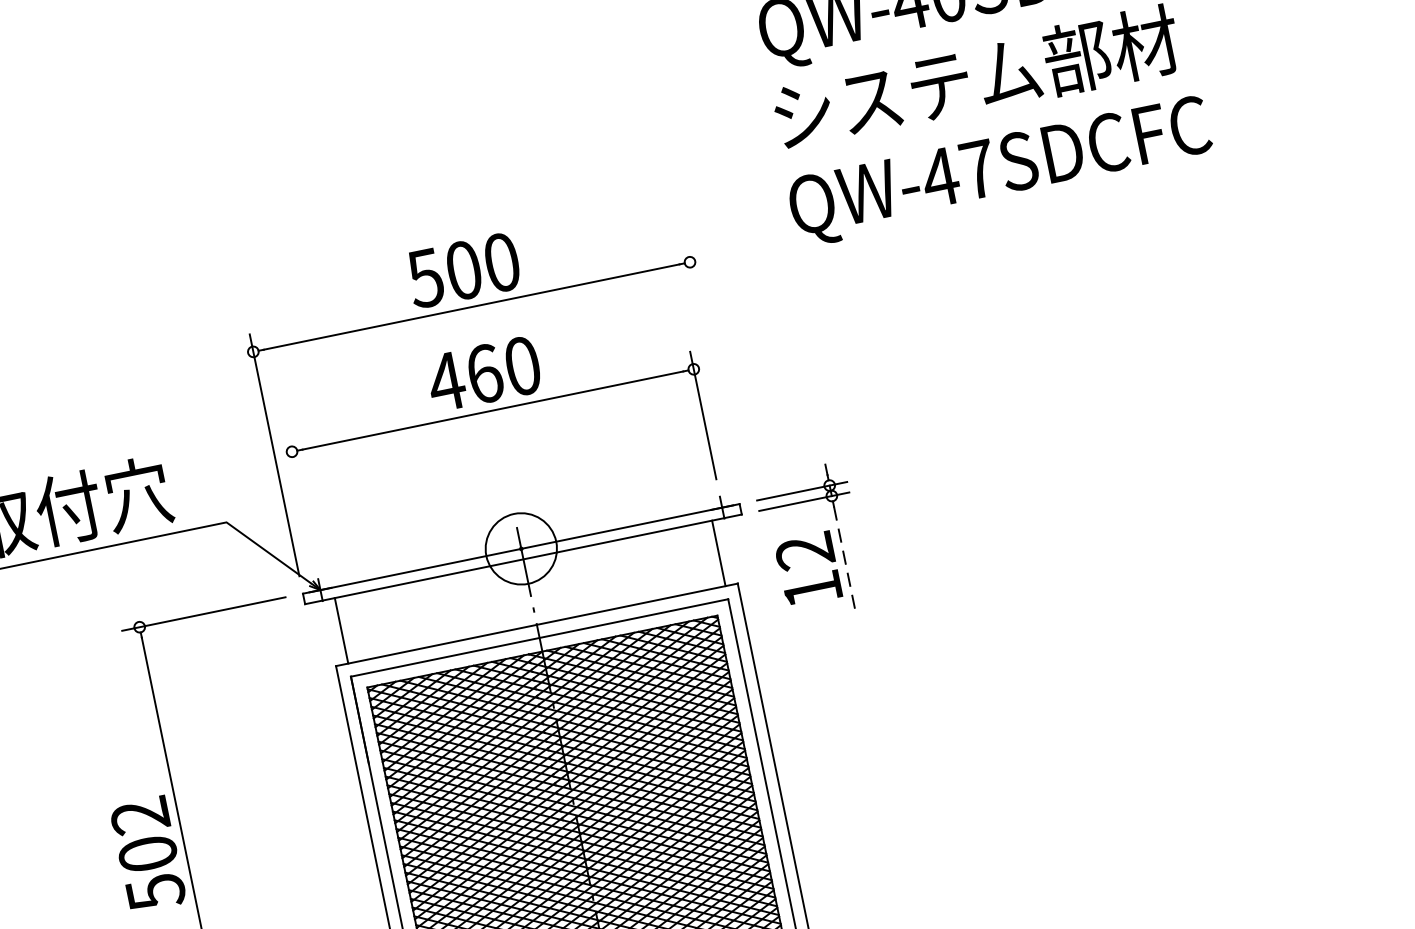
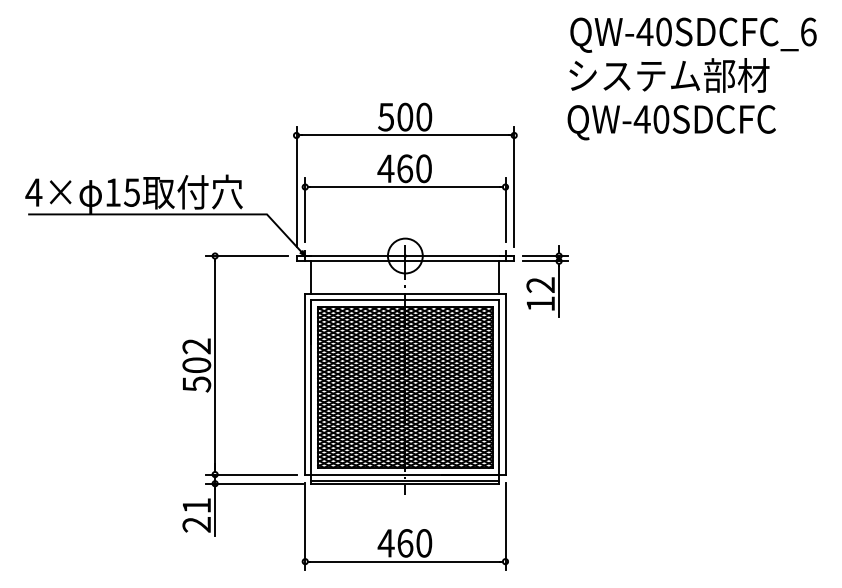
text: (978, 169) -> (661, 119), QW-47SDCFC -> QW-40SDCFC
line: (711, 364) -> (514, 186), added
line: (301, 496) -> (305, 209), added
line: (845, 558) -> (559, 292), dashed -> solid

